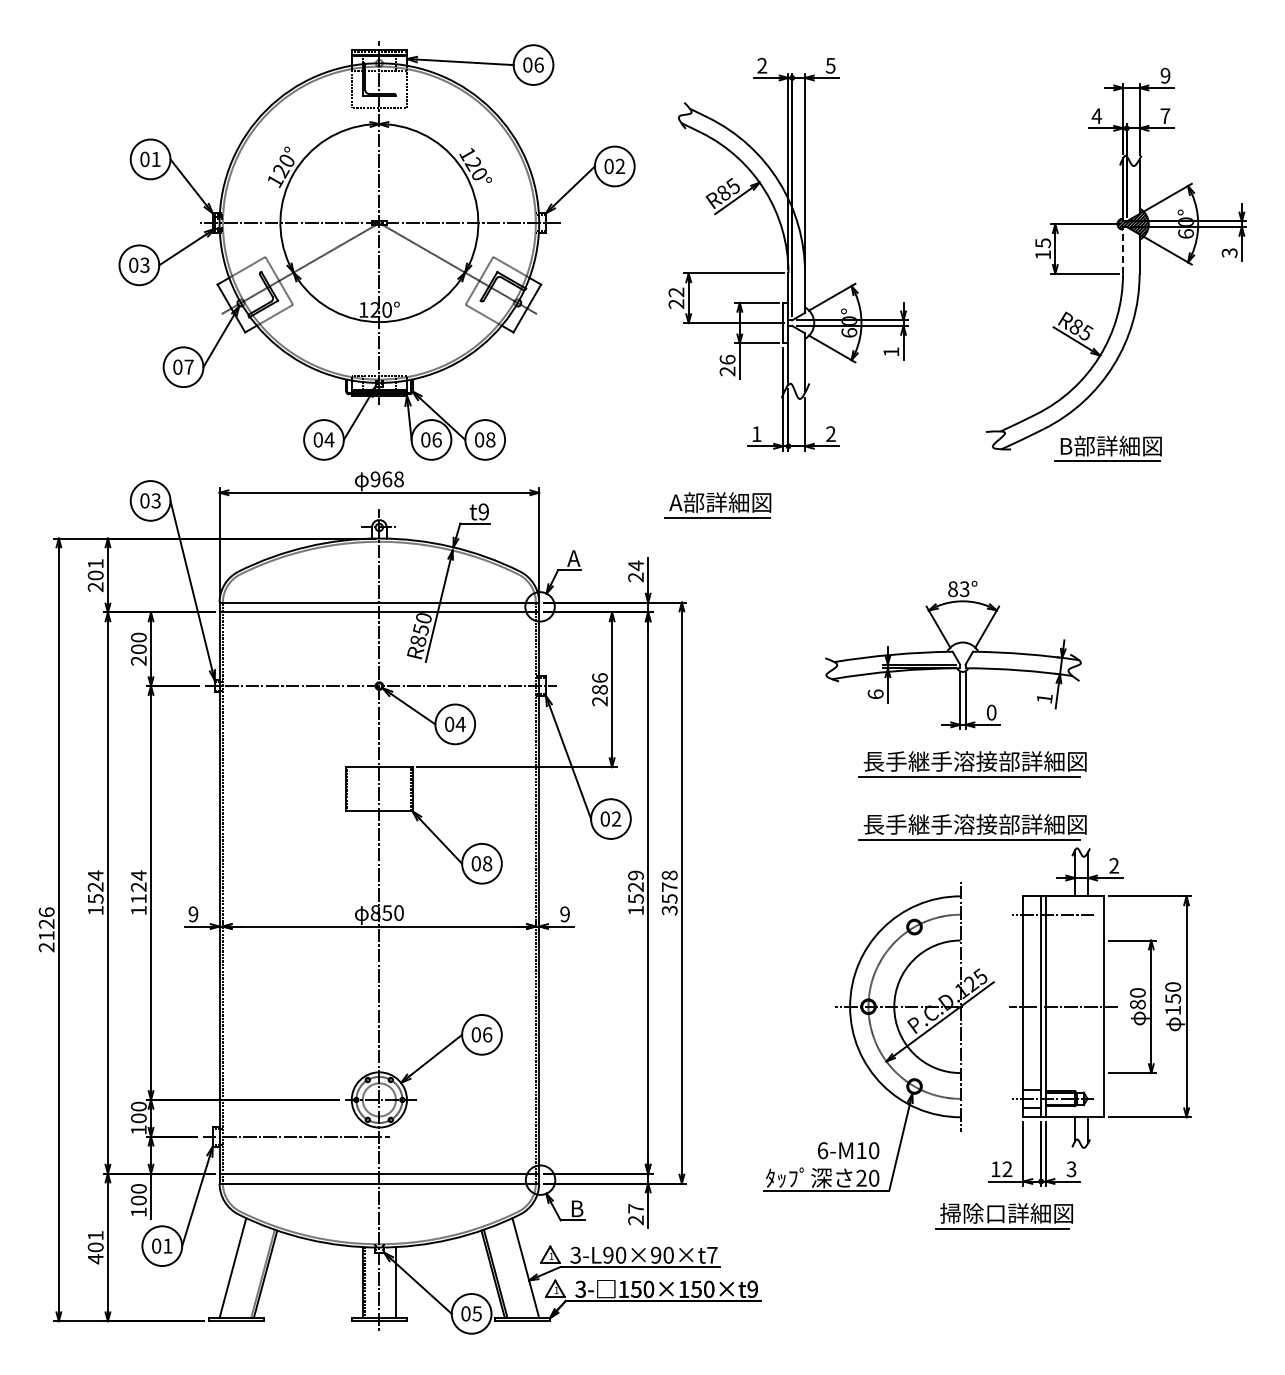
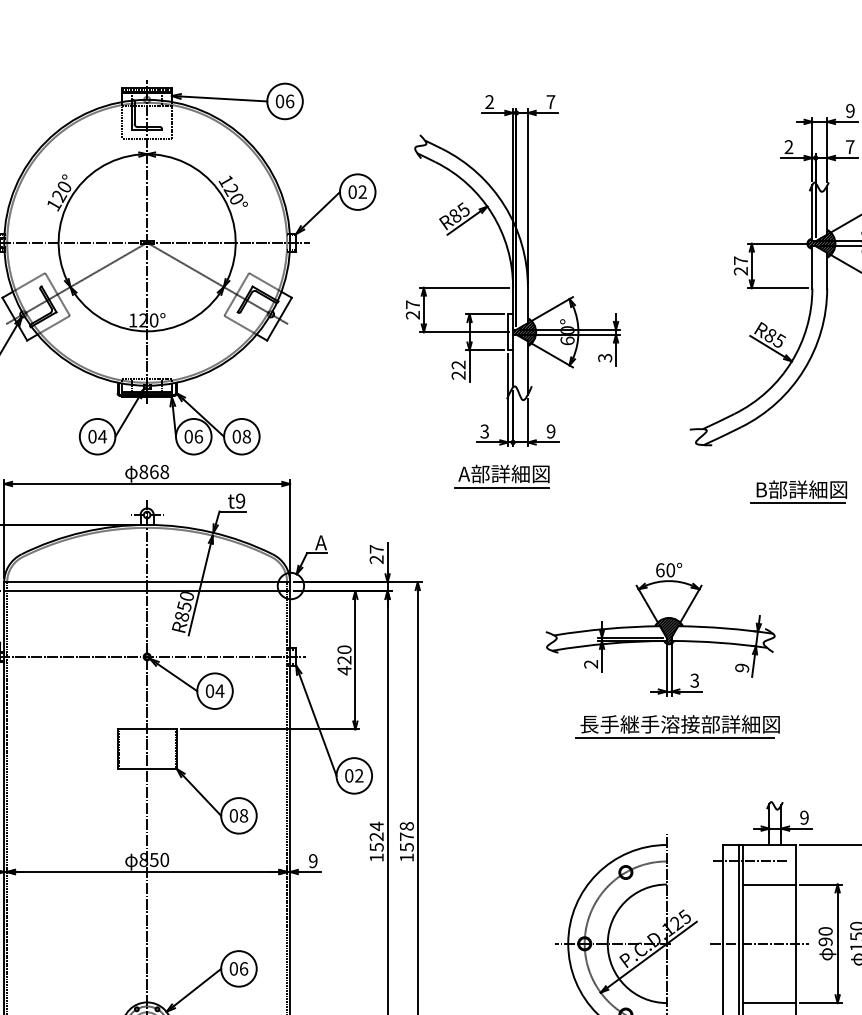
text: (830, 65) -> (550, 101), 5 -> 7
text: (1096, 115) -> (788, 146), 4 -> 2
text: (1043, 248) -> (741, 265), 15 -> 27
line: (1123, 250) -> (812, 267), dashed -> solid
text: (676, 292) -> (412, 304), 22 -> 27
hatch: (801, 322) -> (524, 331), added
text: (891, 351) -> (605, 357), 1 -> 3
text: (727, 359) -> (458, 364), 26 -> 22
text: (756, 434) -> (484, 431), 1 -> 3
text: (830, 434) -> (550, 431), 2 -> 9
part: (1107, 448) -> (798, 491), moved
text: (375, 479) -> (143, 472), 968 -> 868
part: (717, 505) -> (501, 476), moved
text: (635, 565) -> (376, 549), 24 -> 27
text: (958, 588) -> (665, 569), 83° -> 60°
hatch: (962, 656) -> (668, 630), added
text: (599, 689) -> (344, 659), 286 -> 420
text: (875, 694) -> (590, 664), 6 -> 2
text: (1044, 698) -> (742, 668), 1 -> 9
text: (991, 712) -> (694, 680), 0 -> 3
part: (972, 827) -> (677, 783), removed
text: (1114, 865) -> (804, 817), 2 -> 9
text: (635, 875) -> (376, 826), 1529 -> 1524
text: (669, 910) -> (406, 857), 3578 -> 1578
line: (1074, 940) -> (768, 884), added
text: (1137, 1004) -> (825, 941), 80 -> 90
line: (1074, 1073) -> (768, 1003), added

